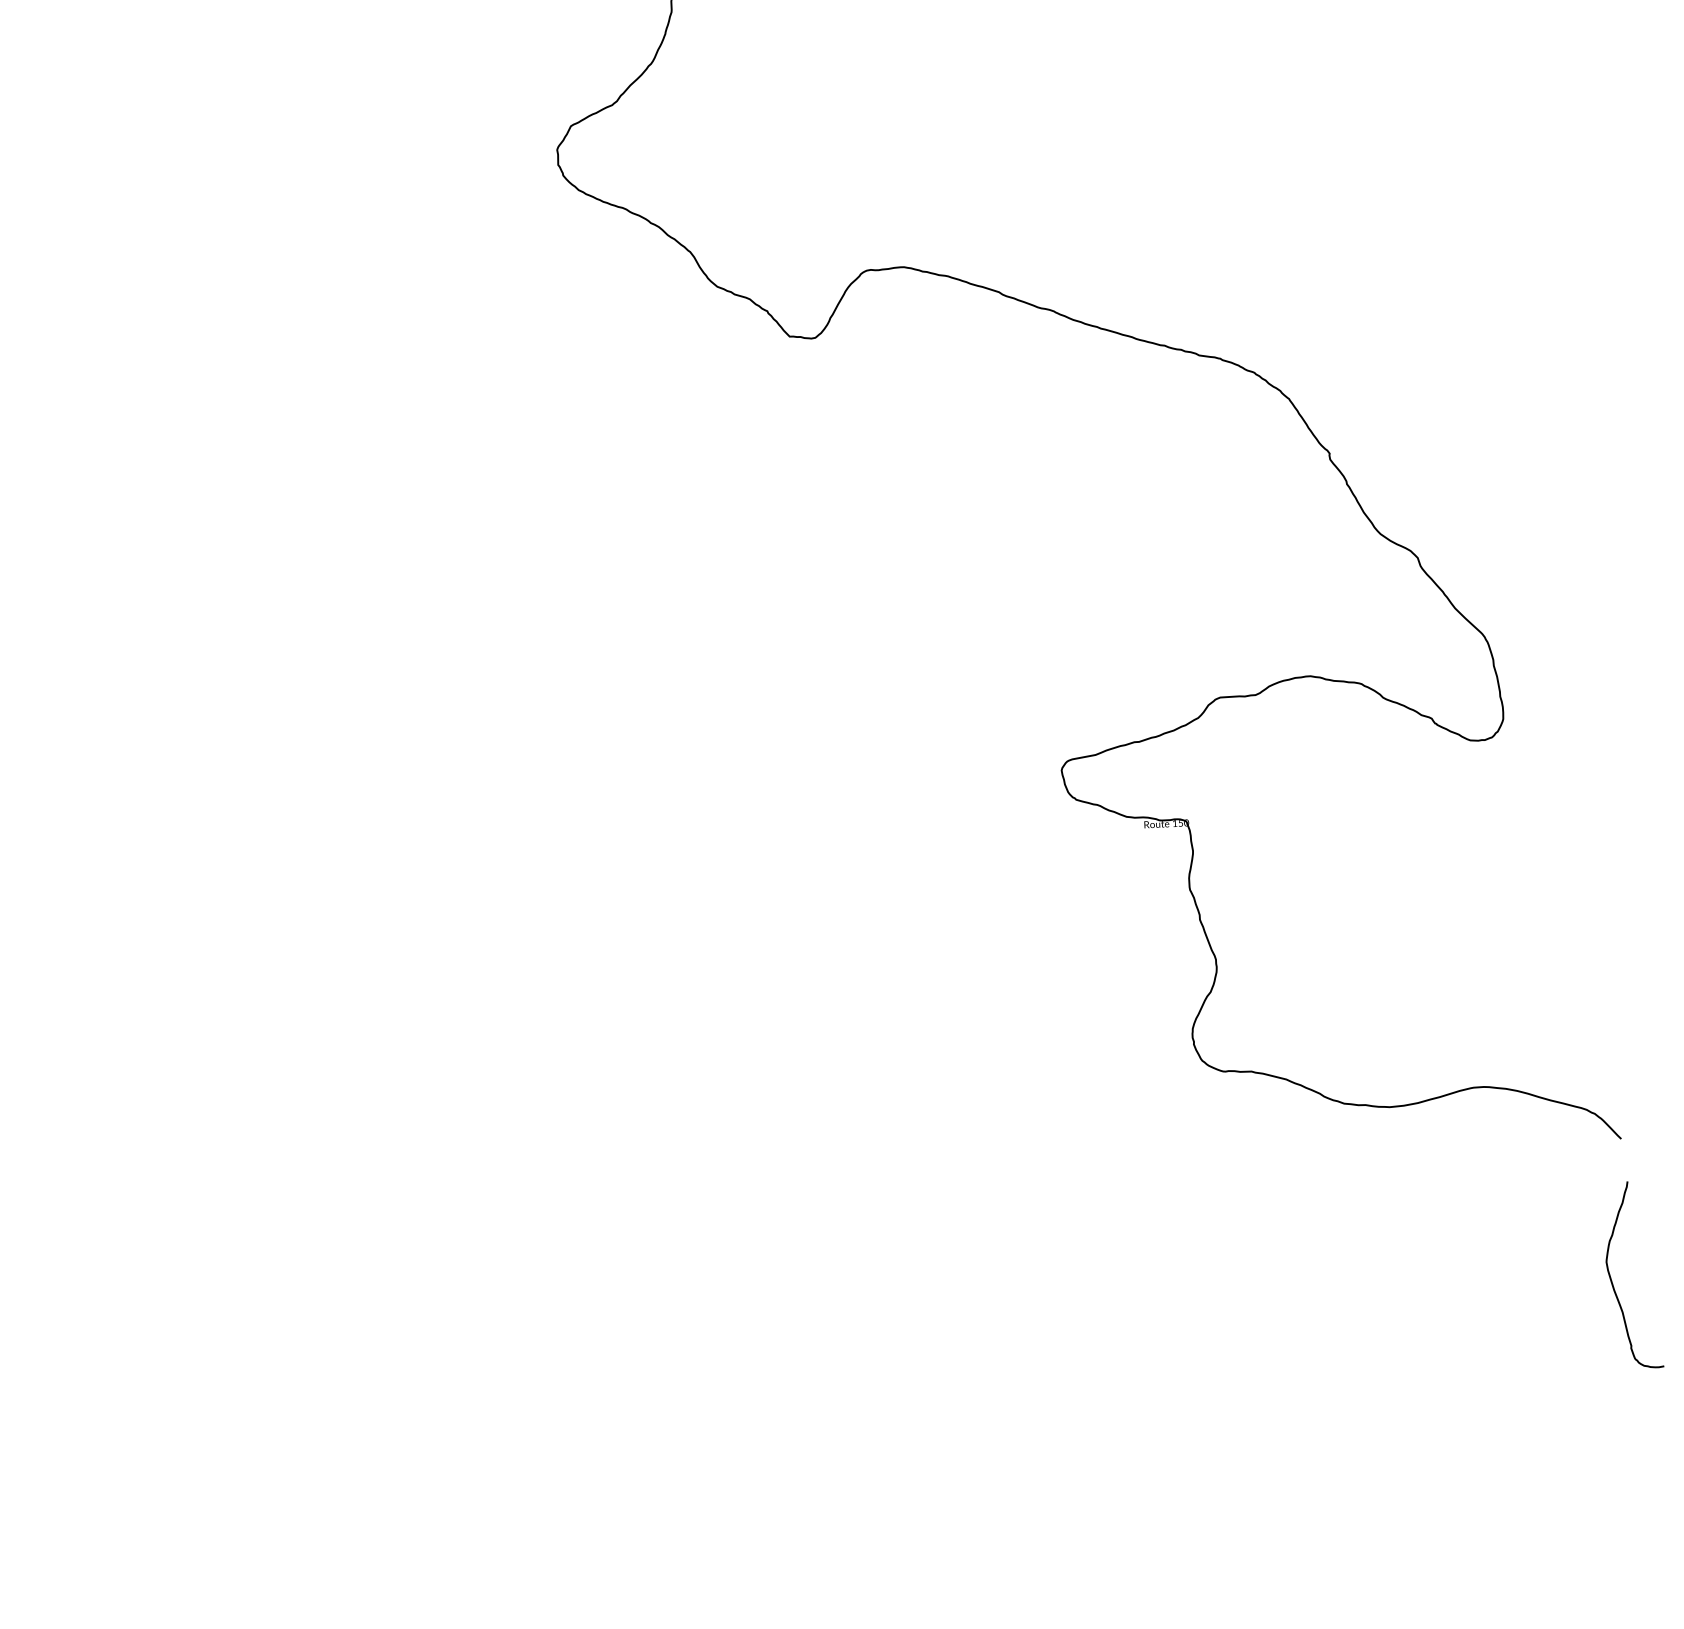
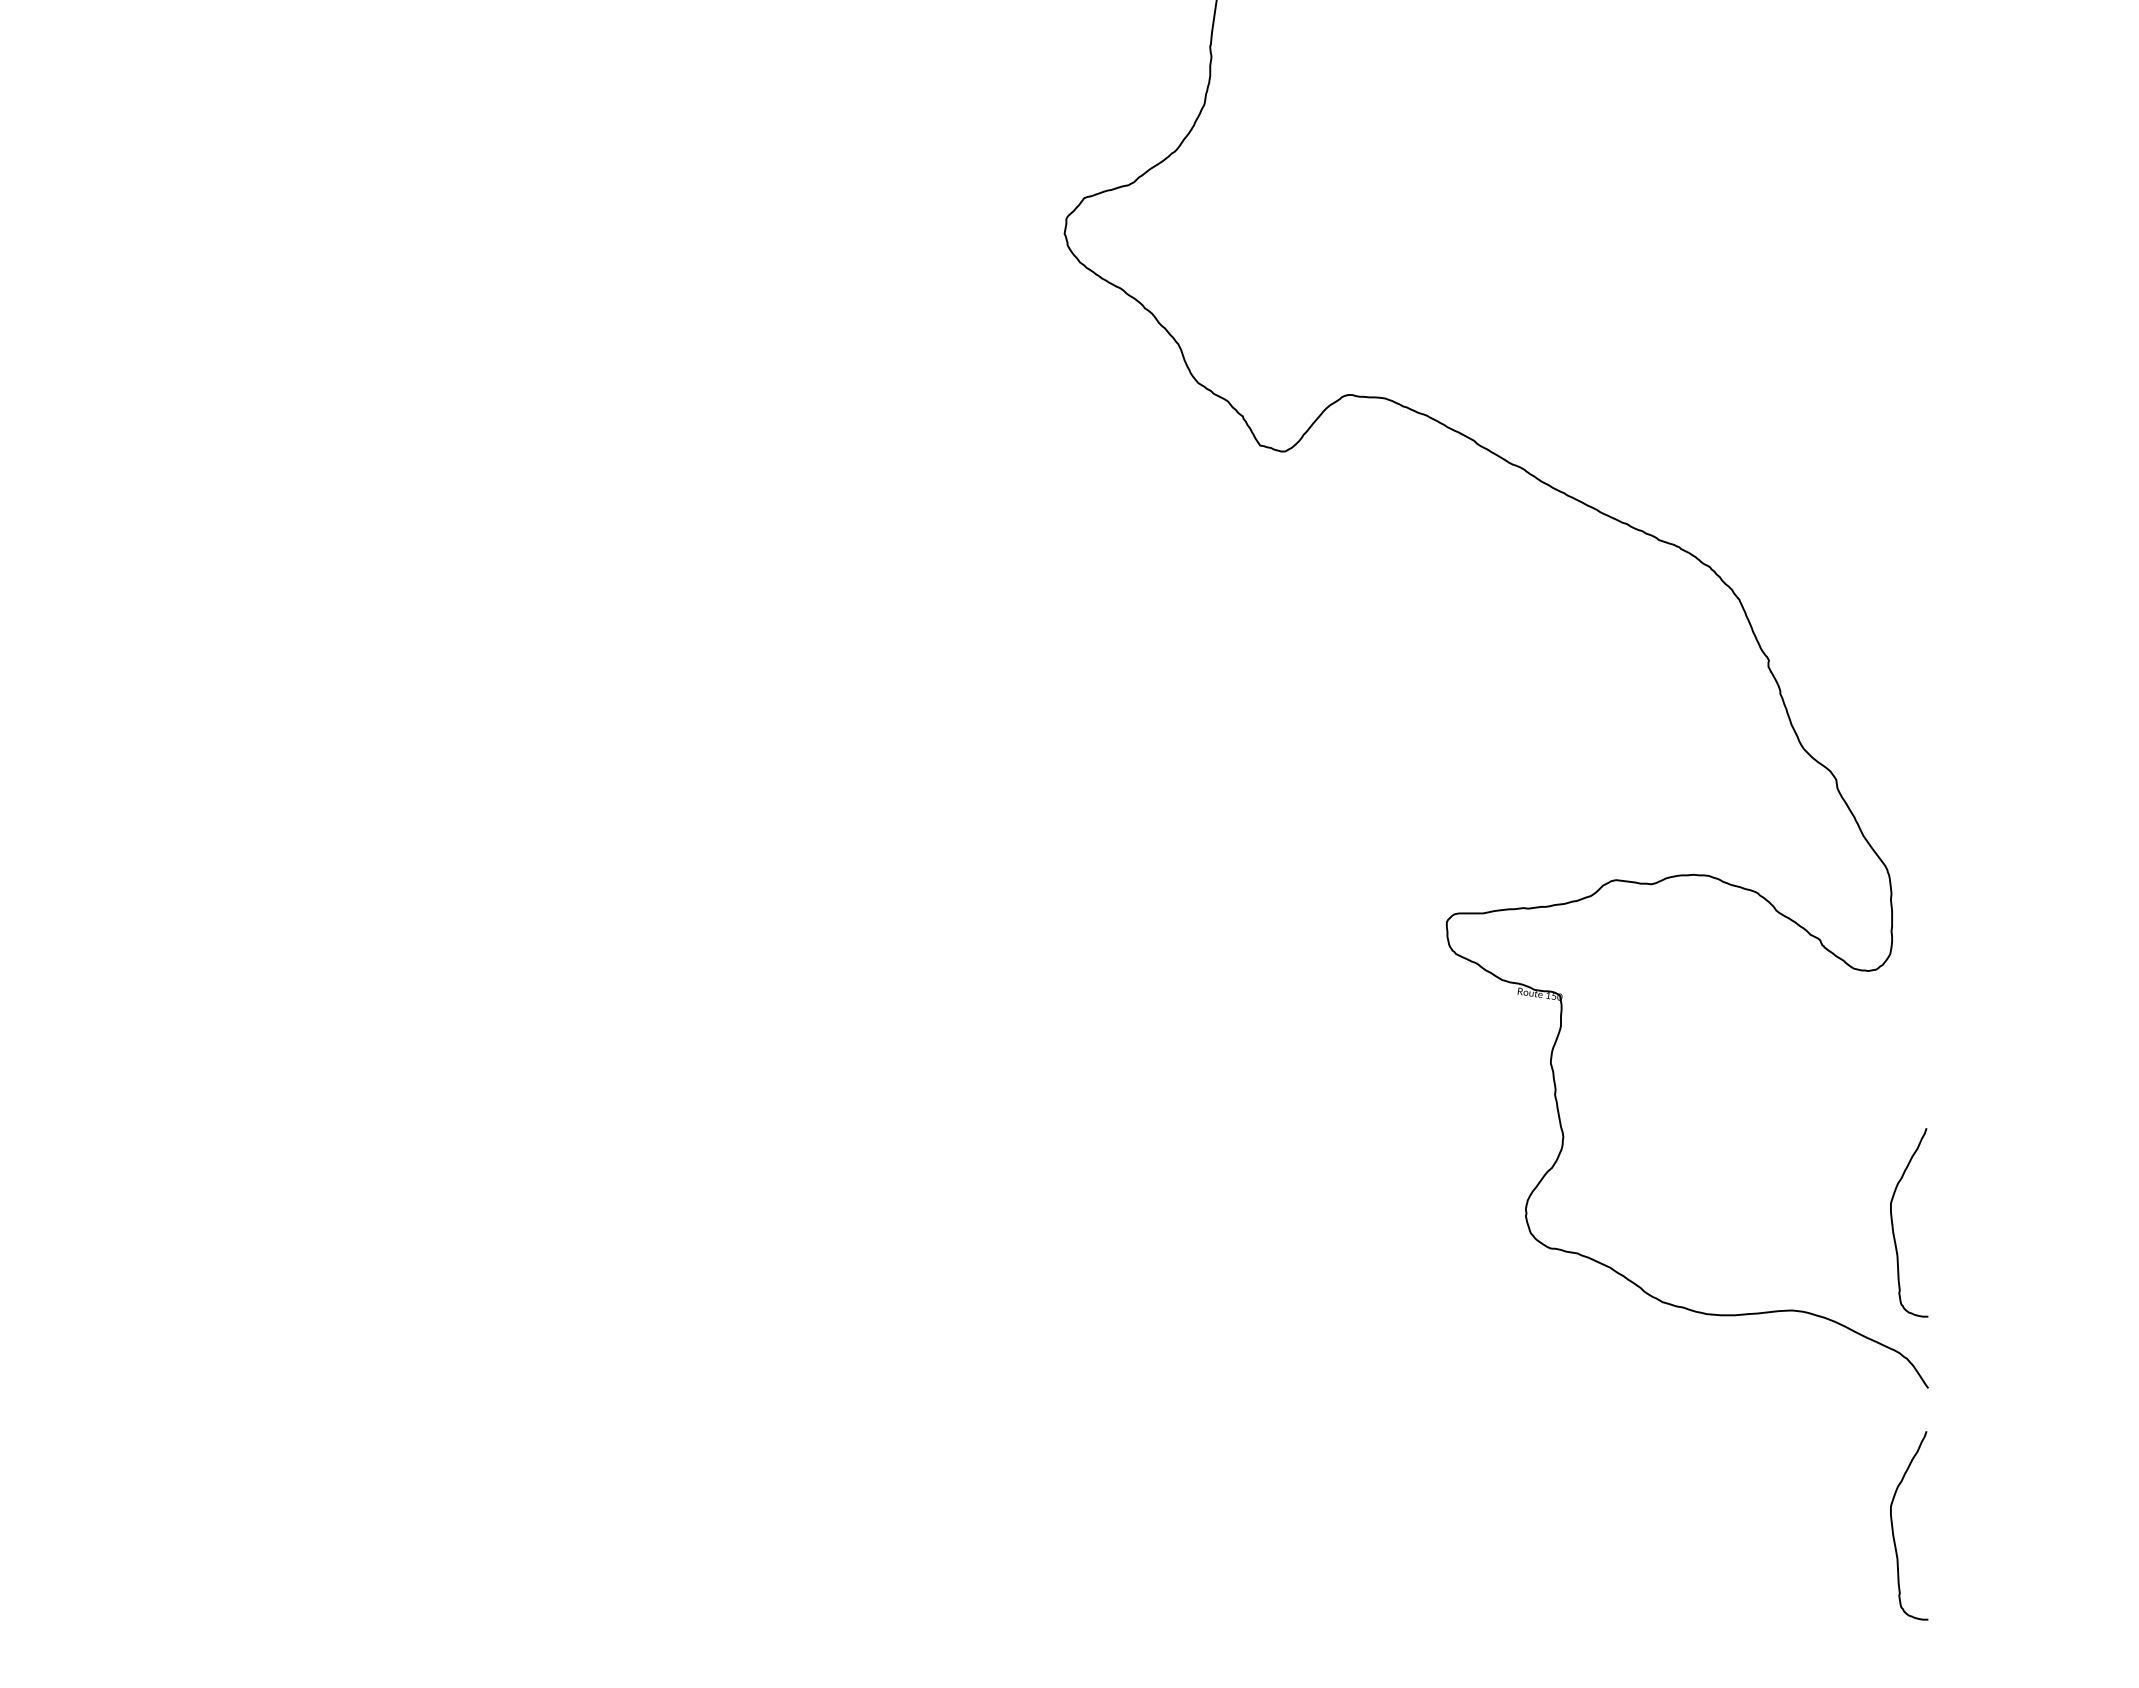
curve: (1556, 983) -> (1893, 1223), added

